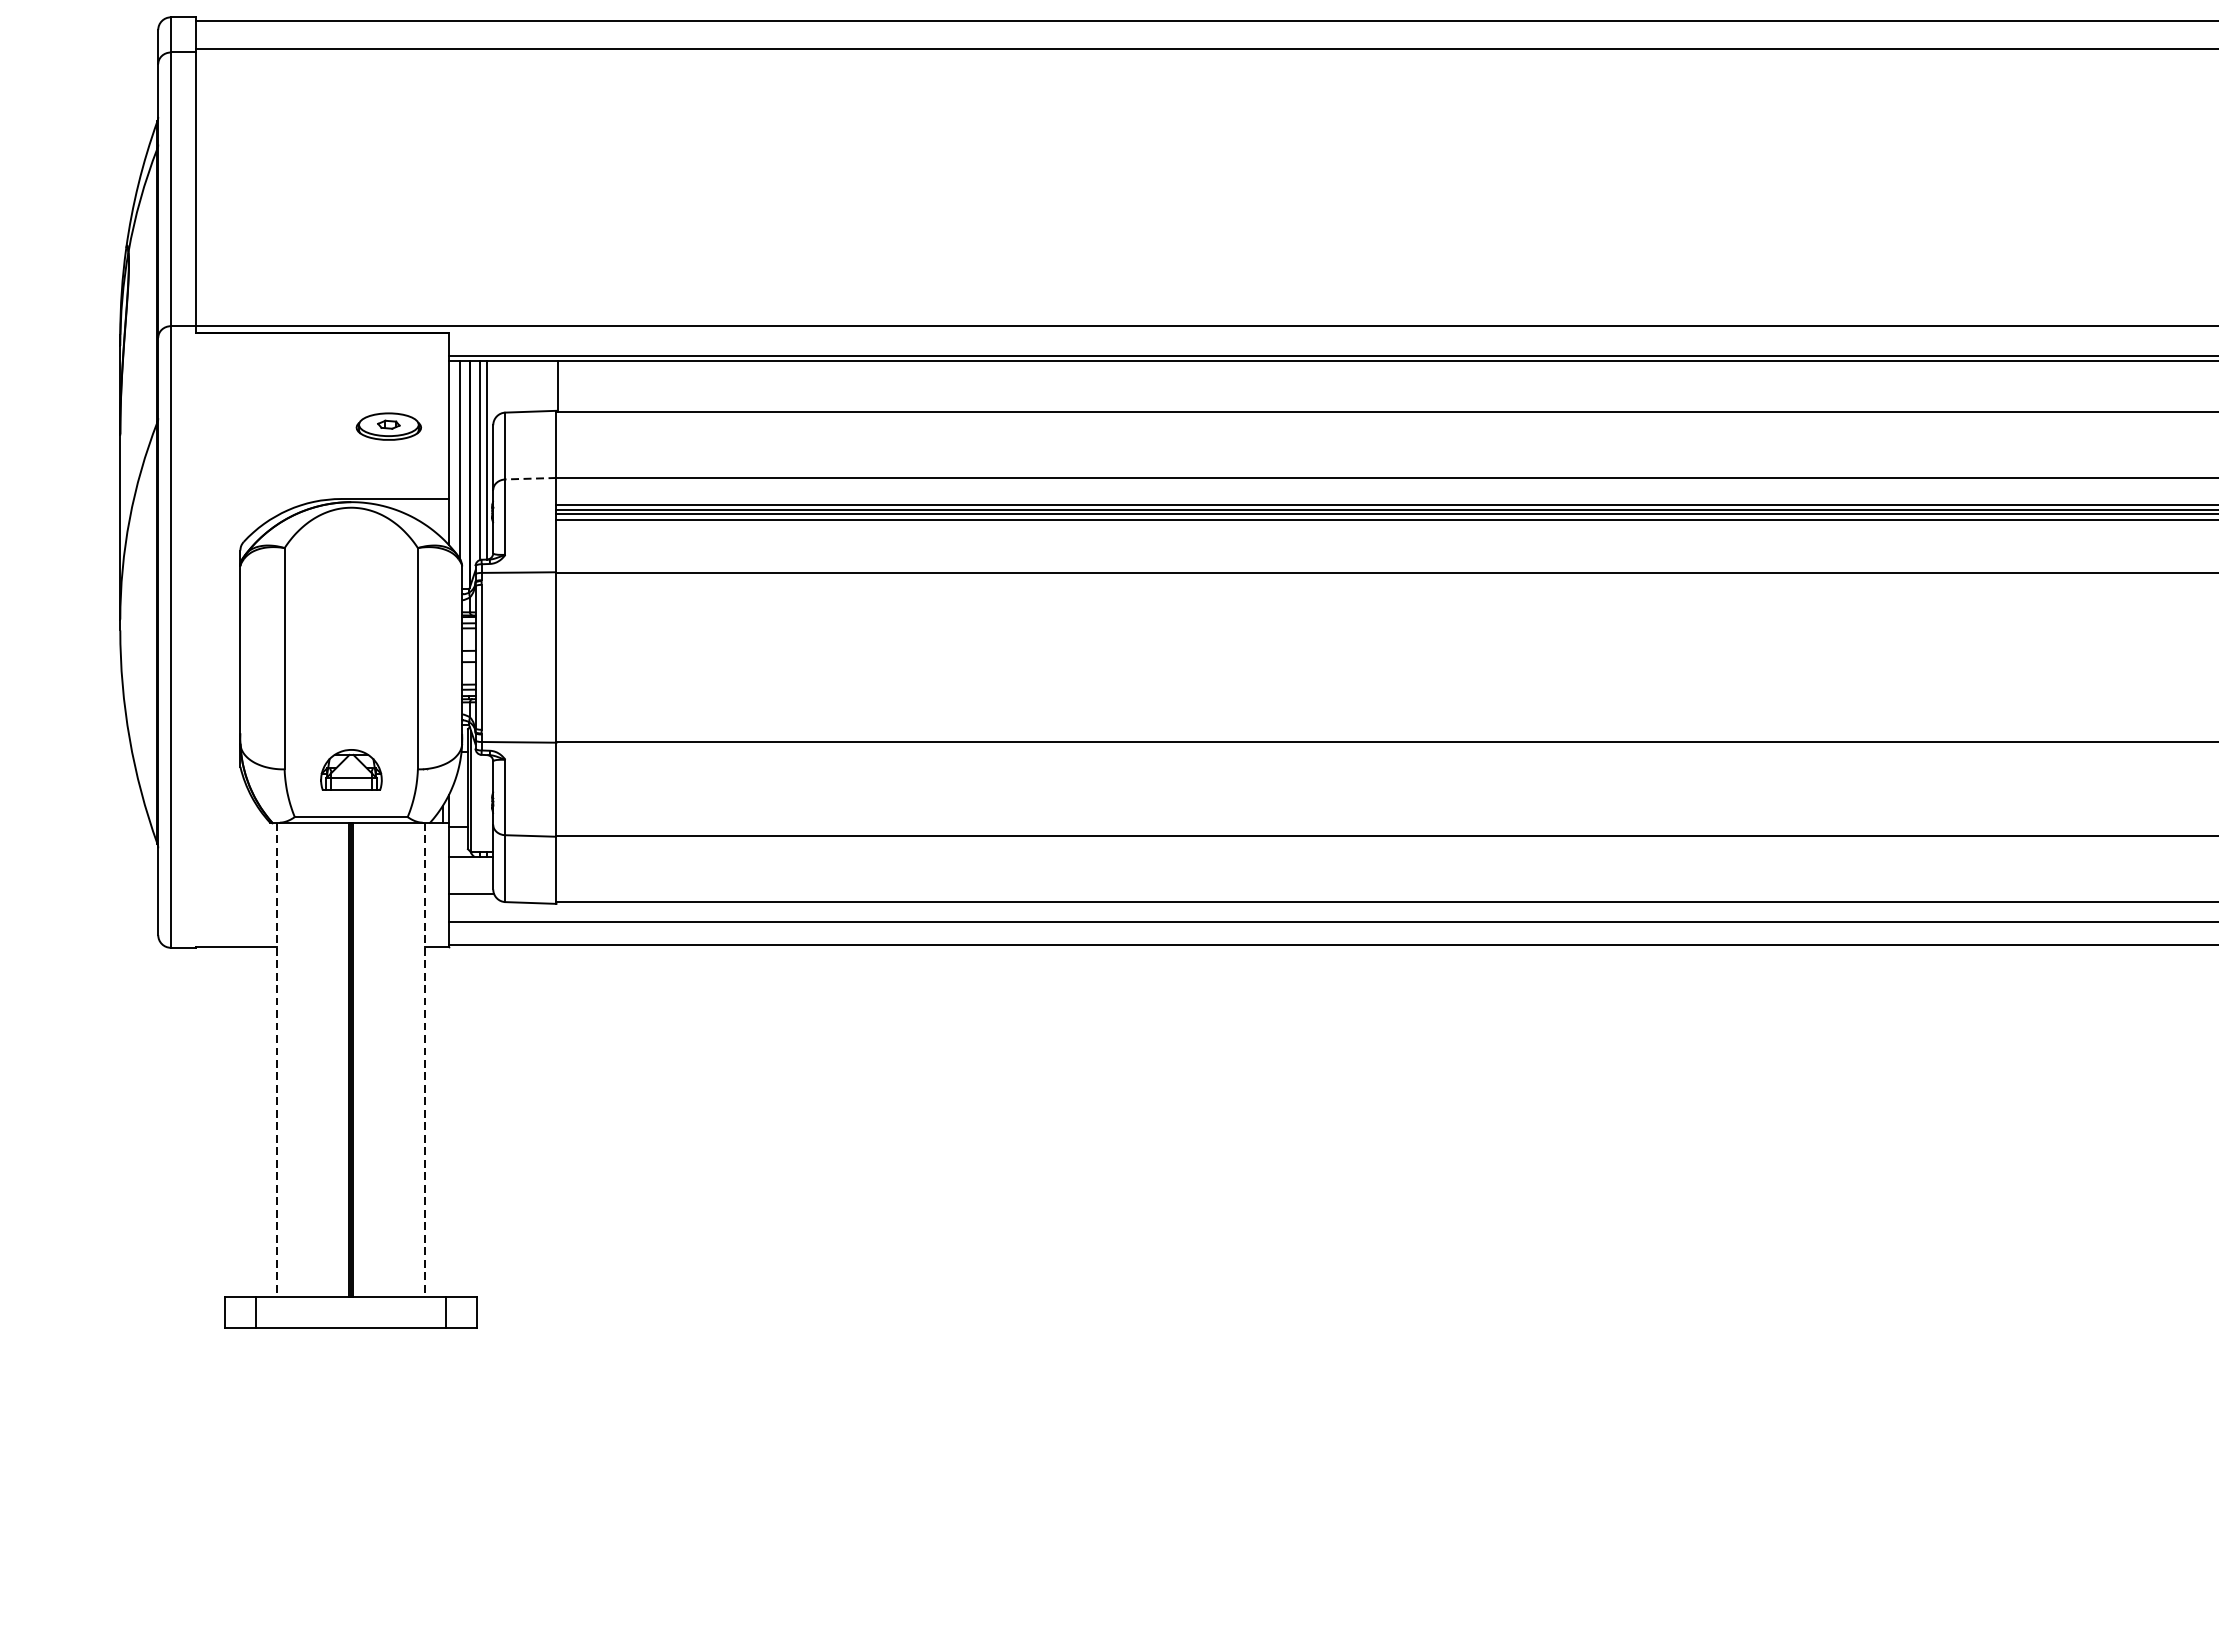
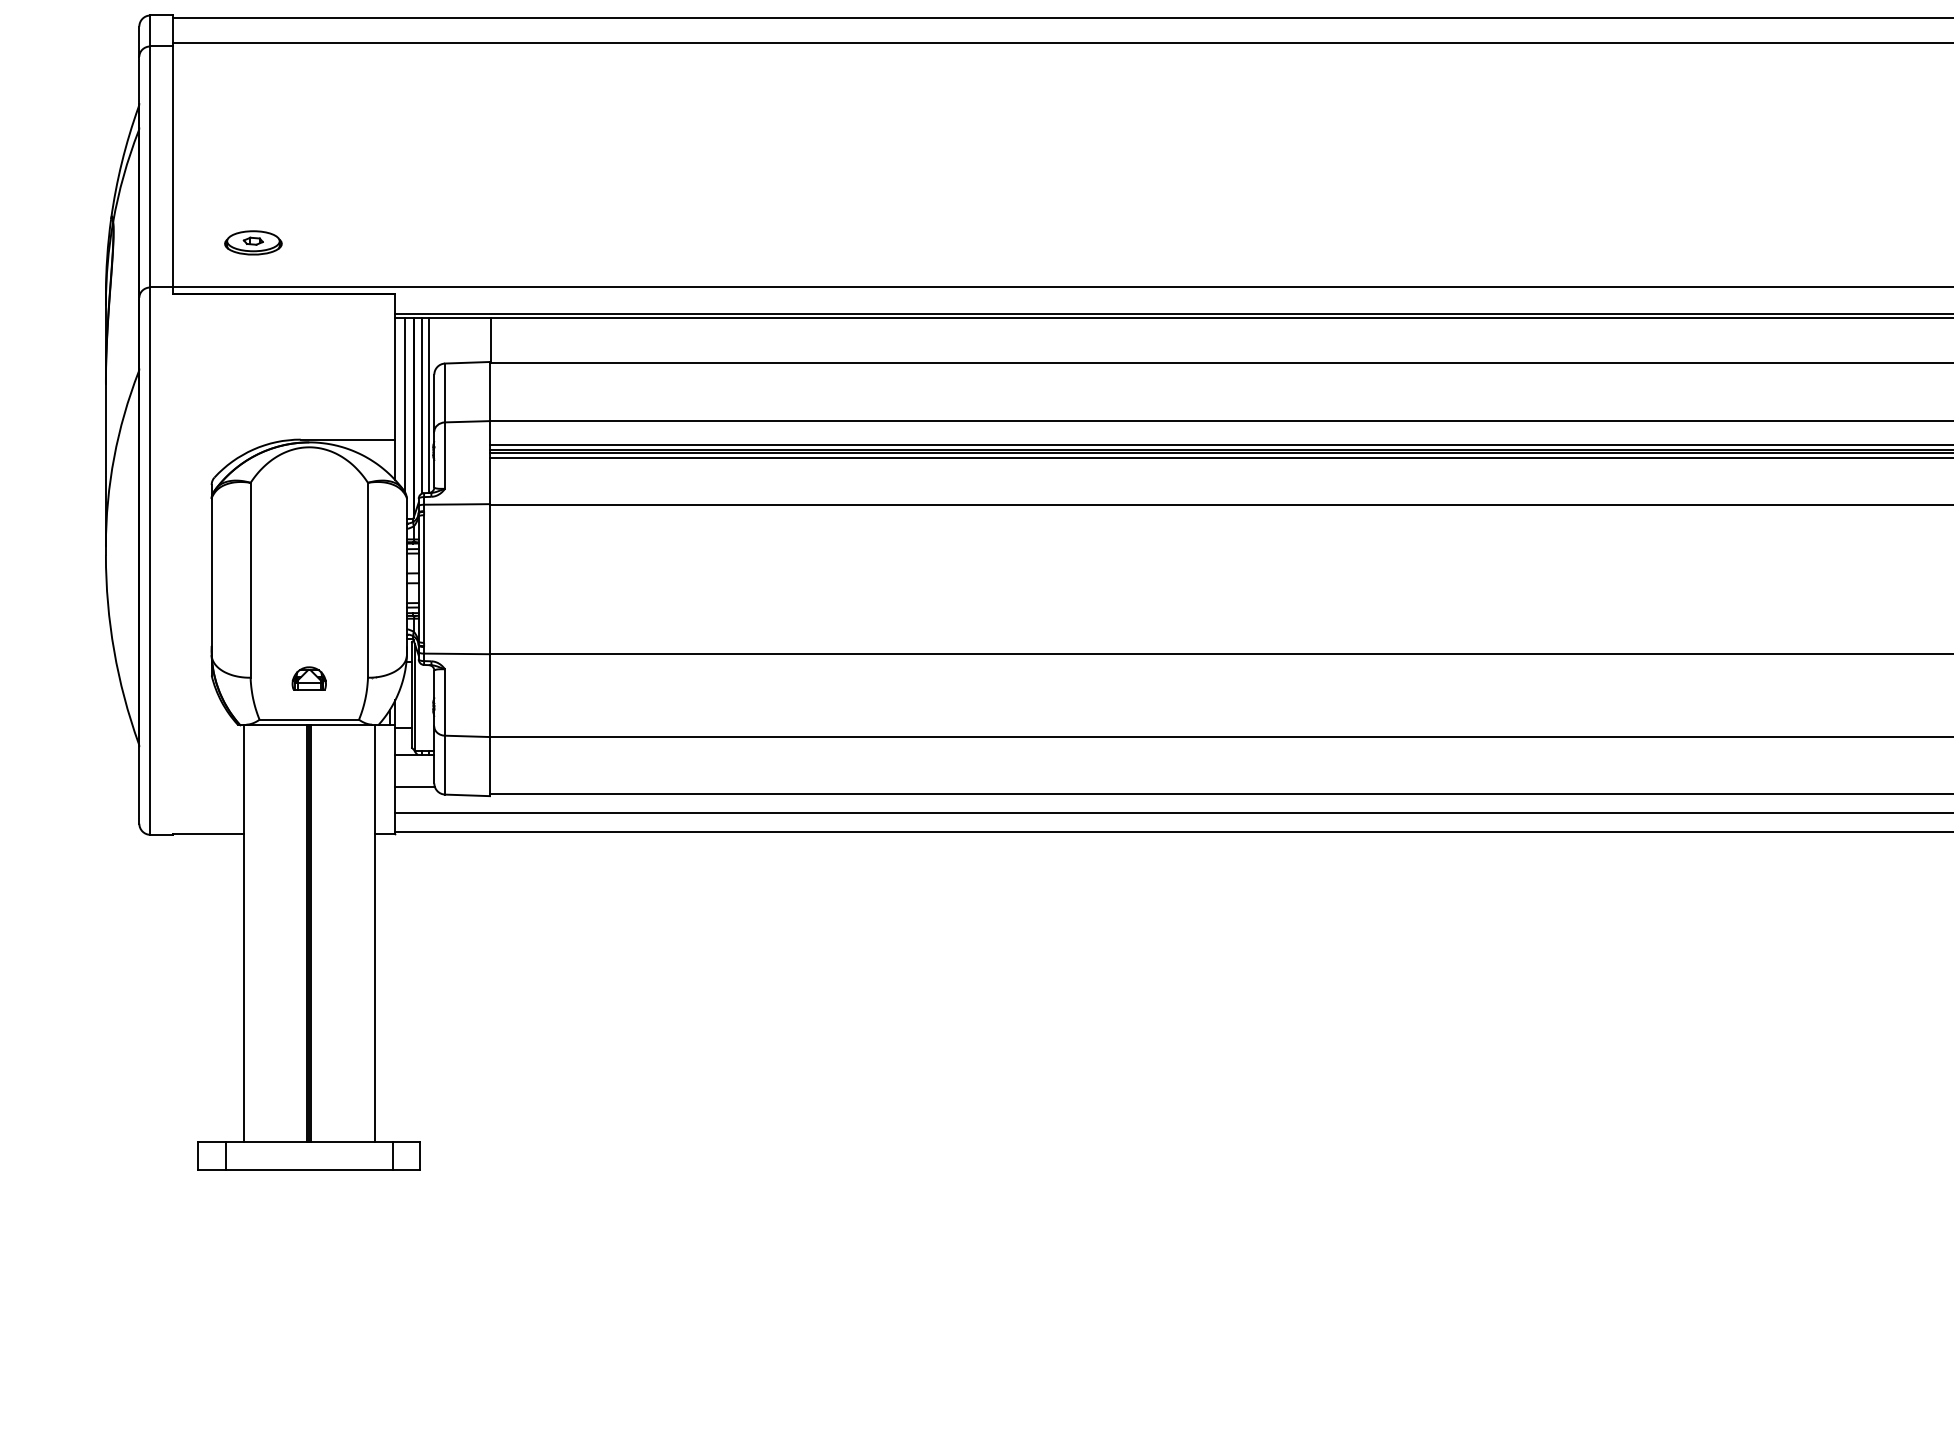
part: (388, 426) -> (253, 242), moved
line: (530, 478) -> (467, 421), dashed -> solid
part: (350, 770) -> (308, 678), size x0.62
line: (276, 1059) -> (243, 933), dashed -> solid
line: (425, 1059) -> (374, 933), dashed -> solid

